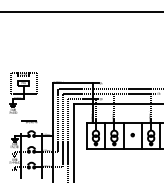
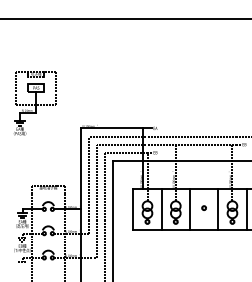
part: (23, 92) -> (35, 102), moved

